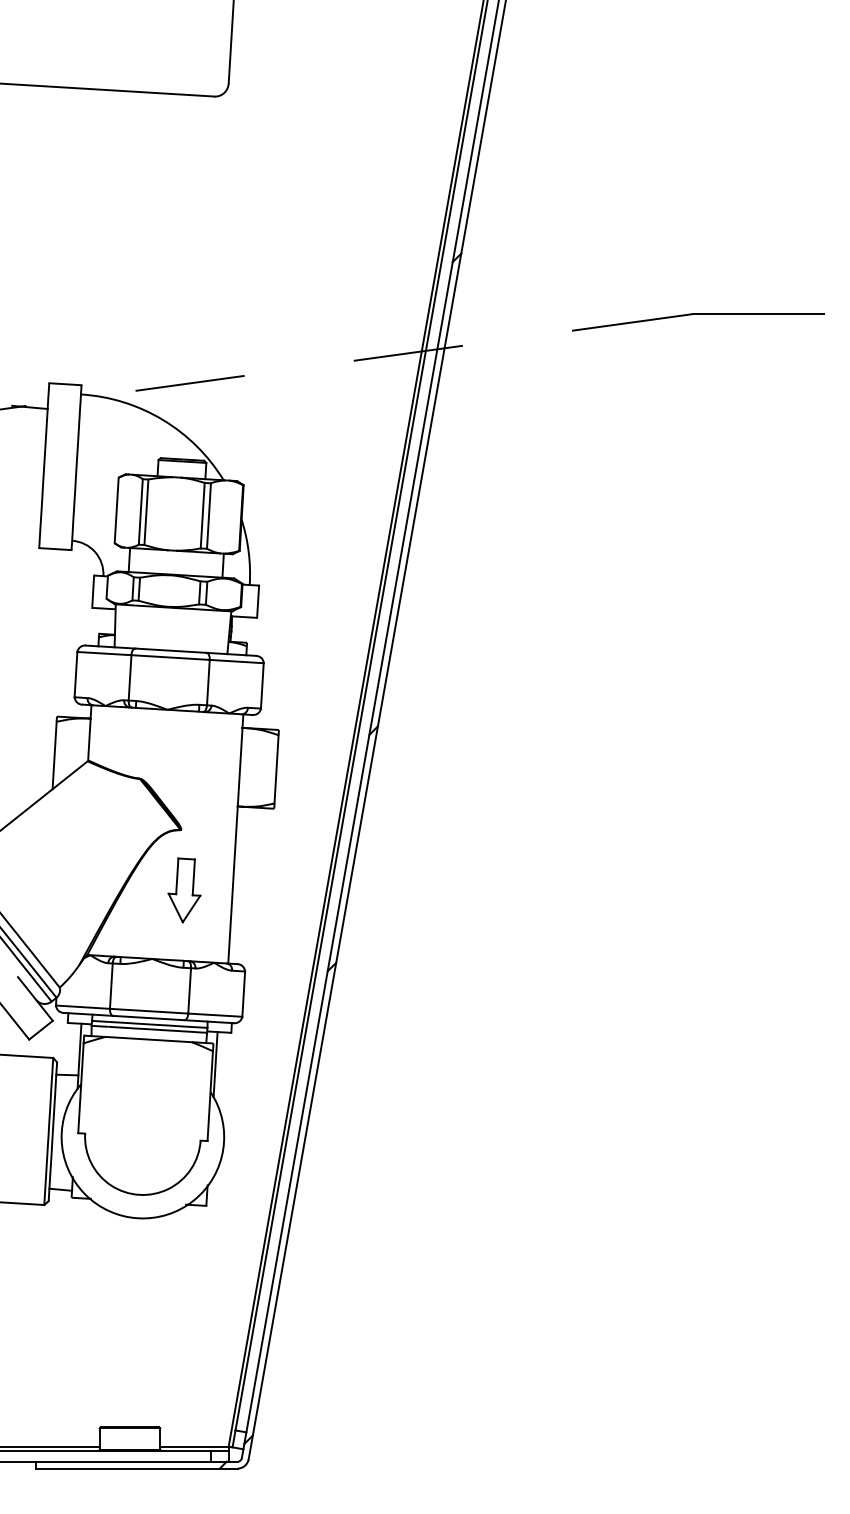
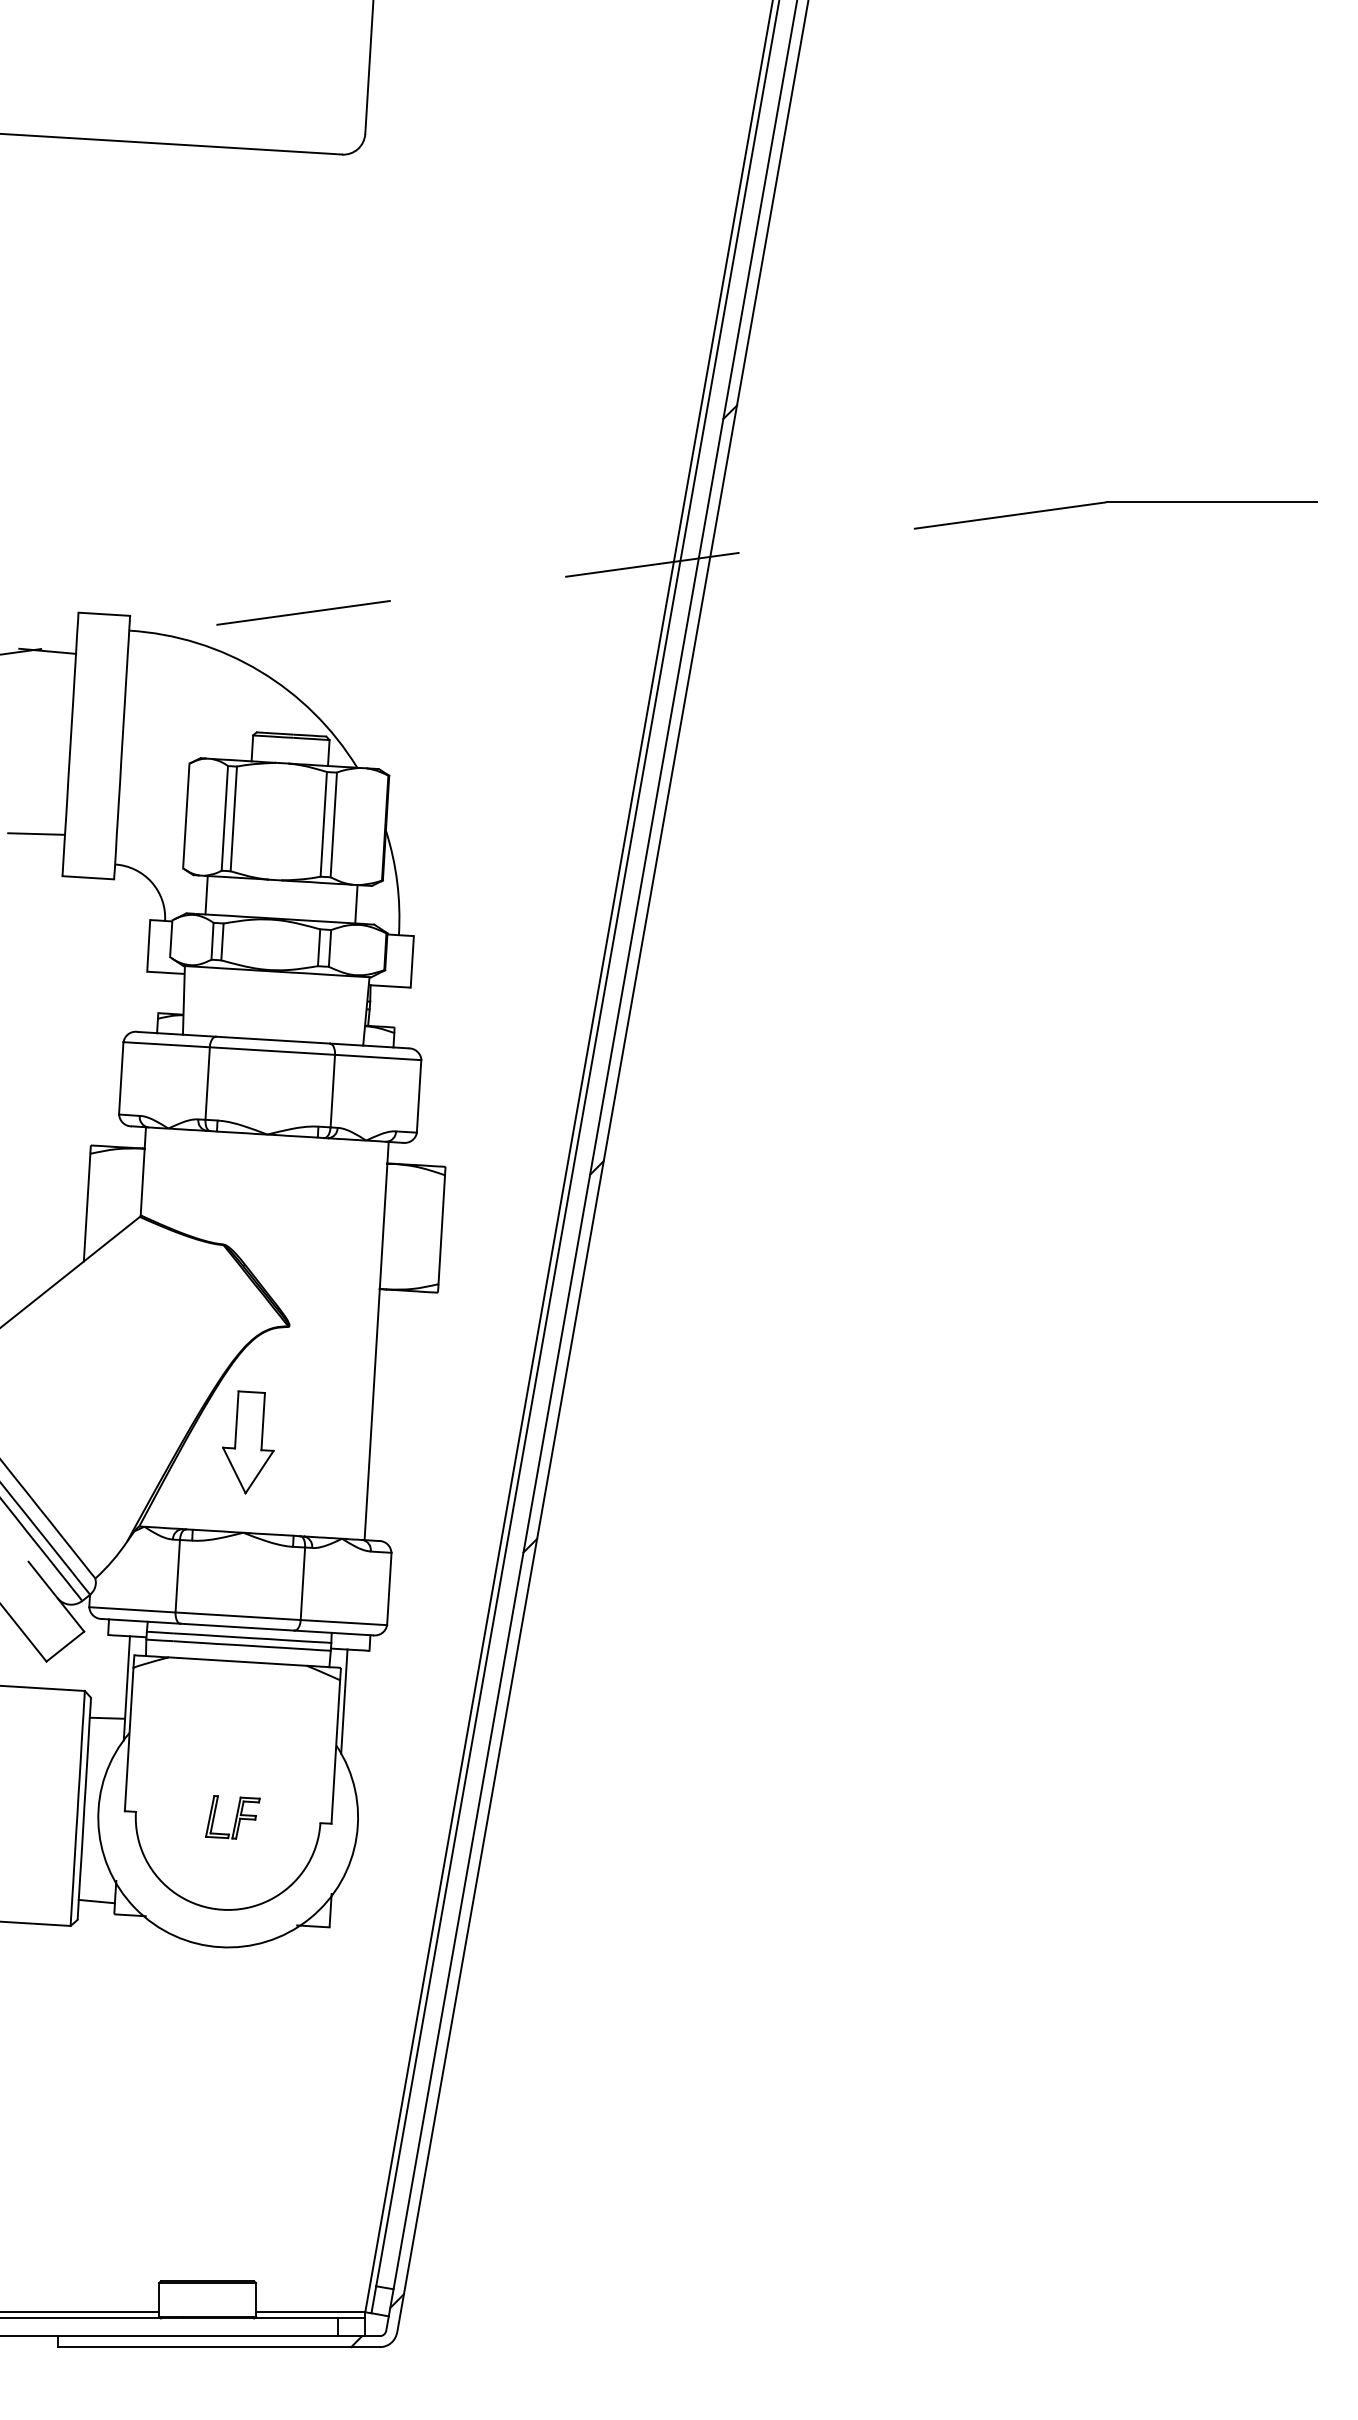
line: (22, 521) -> (35, 833), added
part: (184, 890) -> (248, 1442), moved
part: (145, 1136) -> (232, 1816), added

